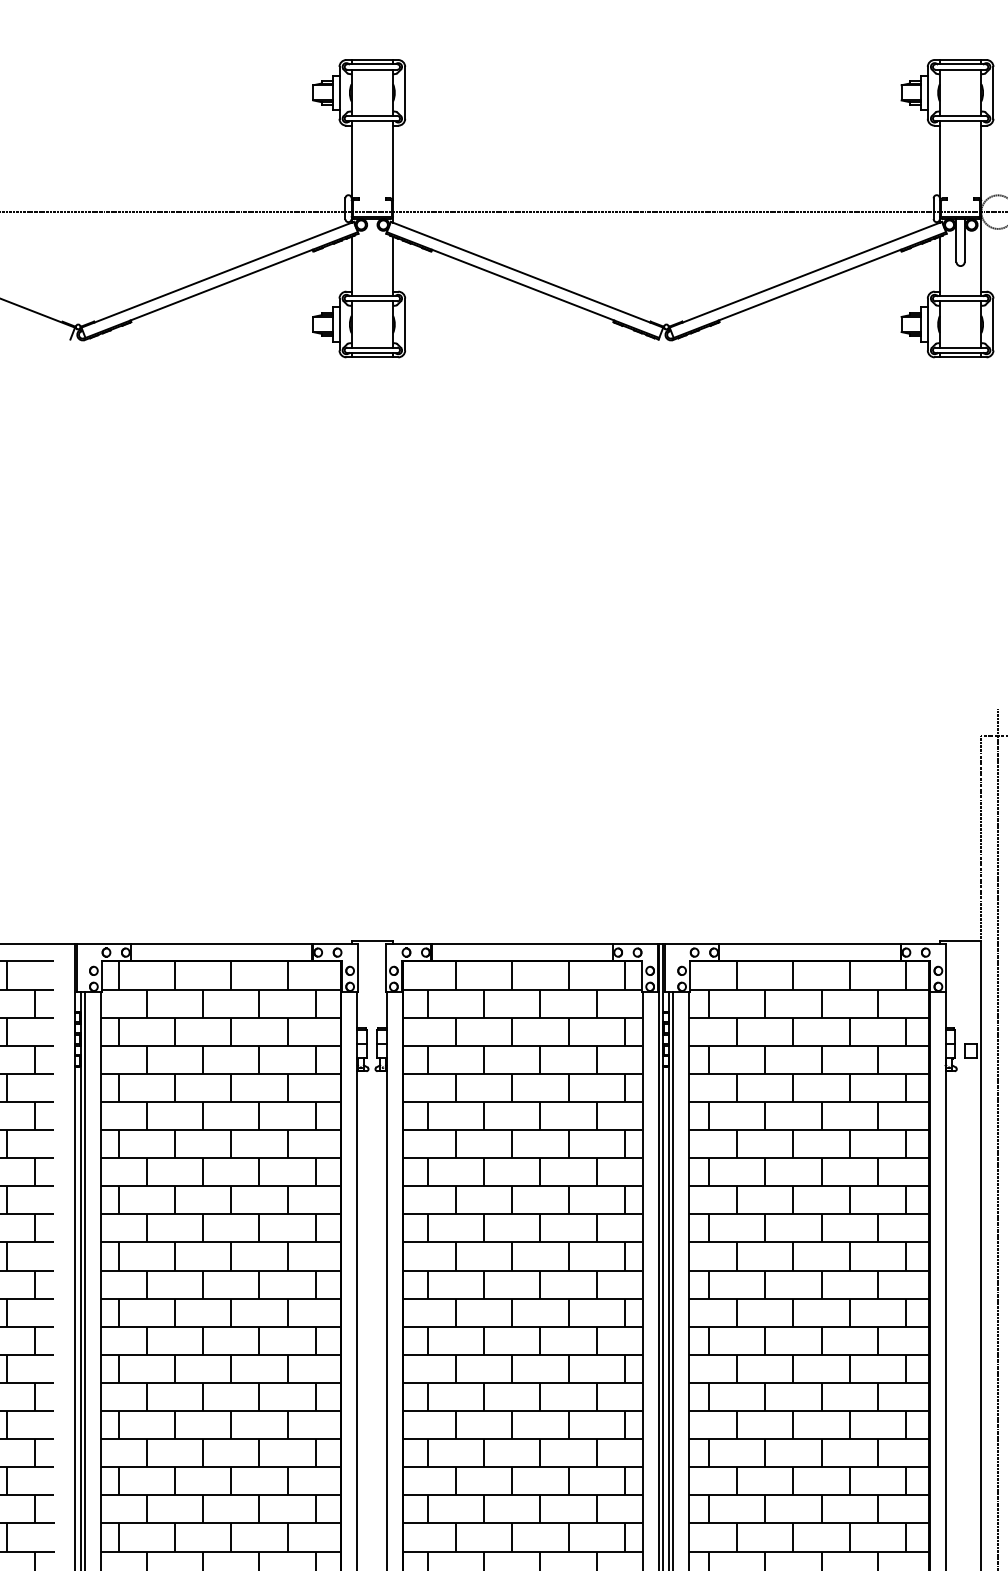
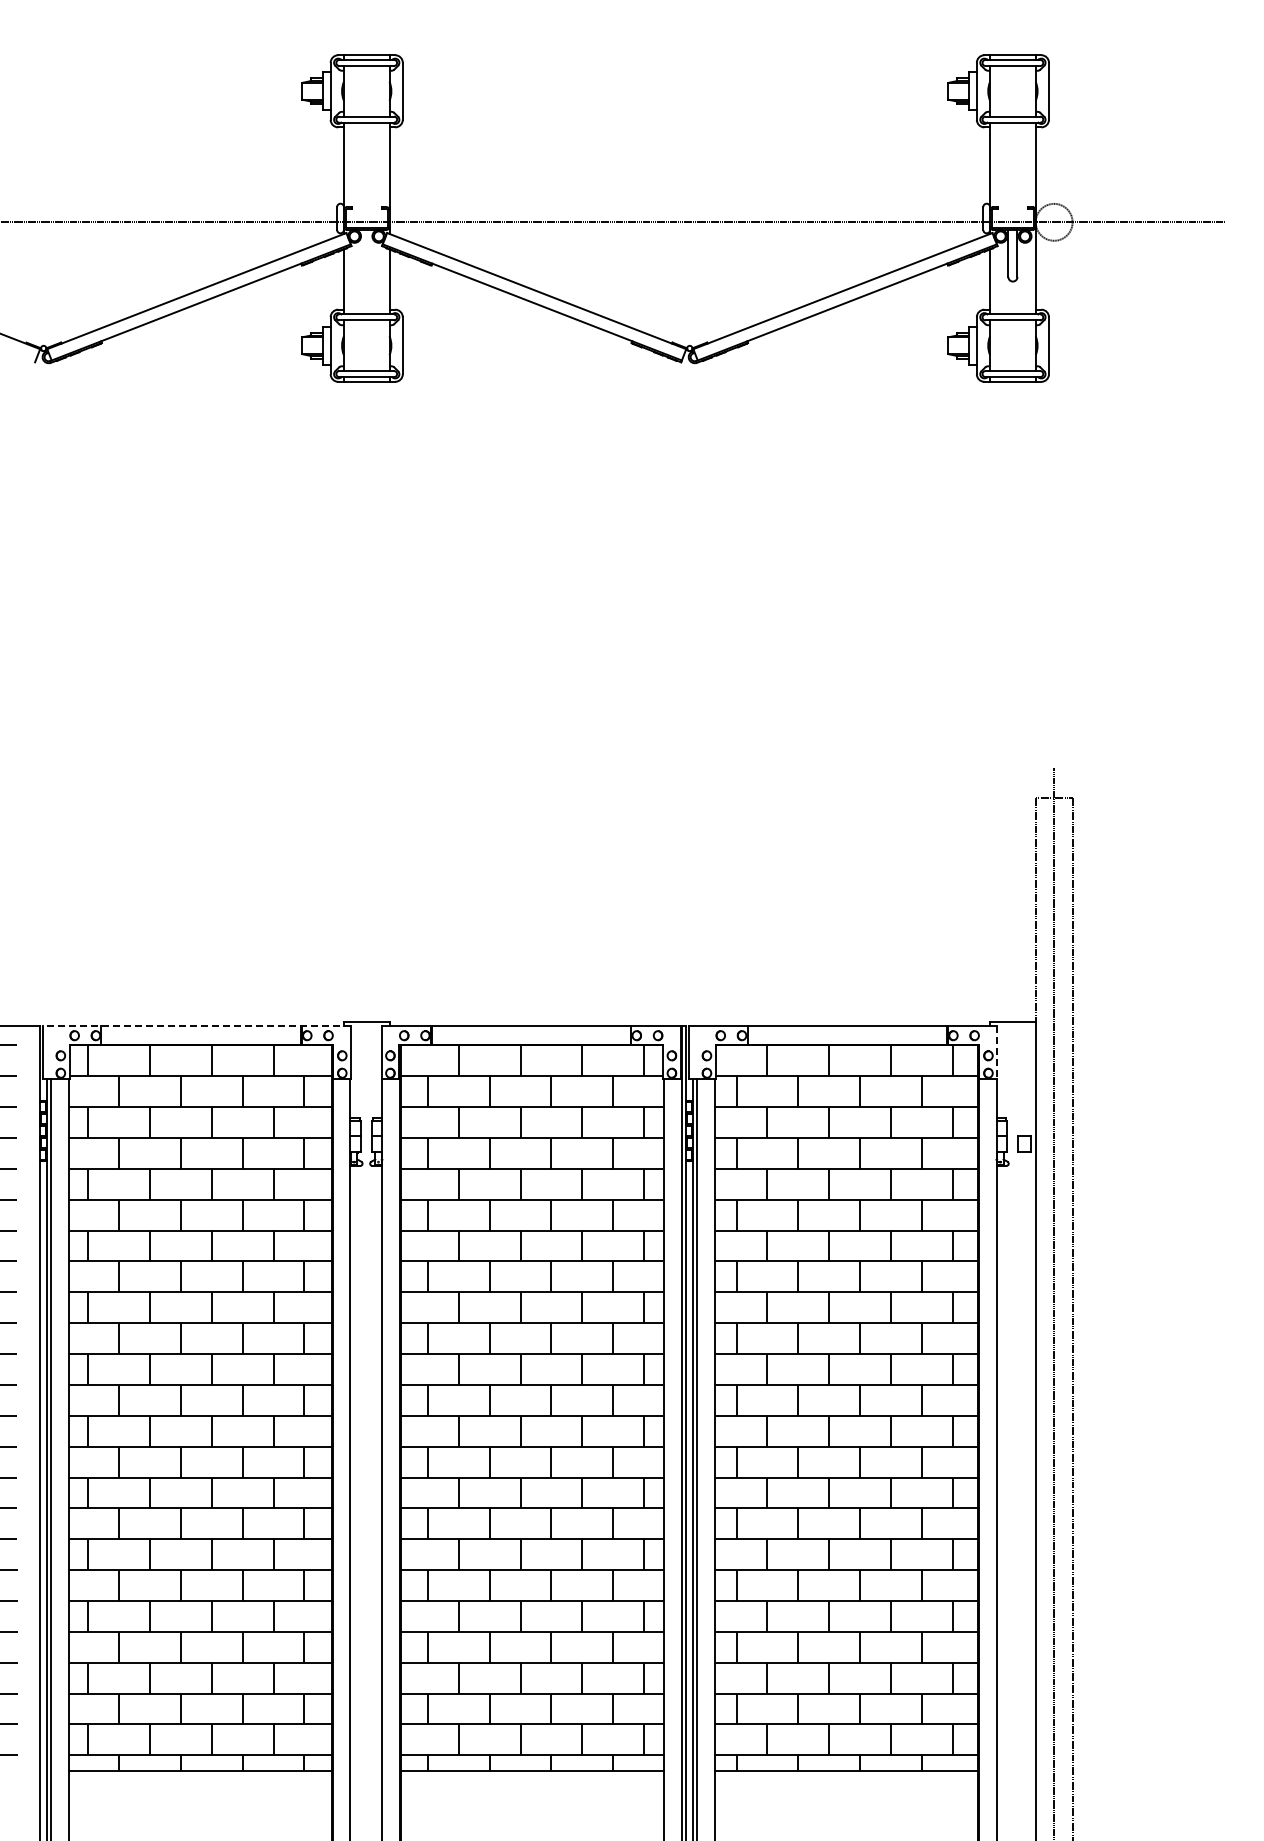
line: (217, 944) -> (196, 1026), solid -> dashed
line: (946, 967) -> (997, 1052), solid -> dashed

